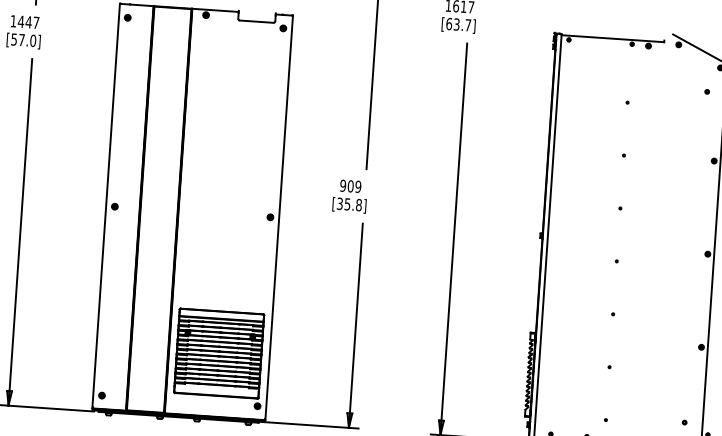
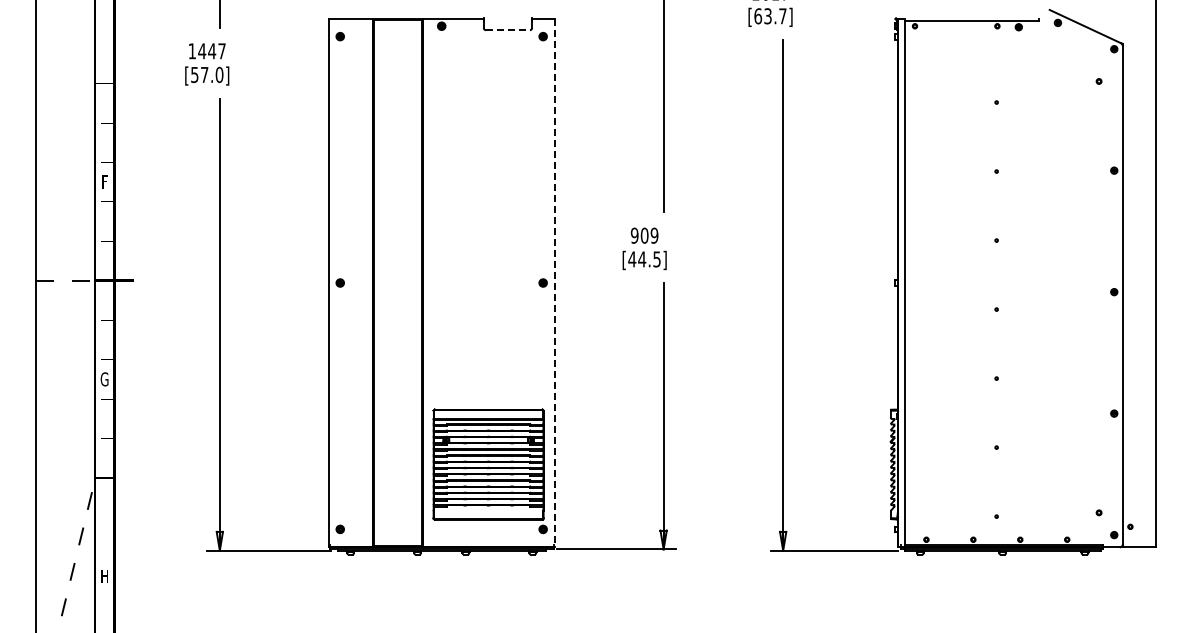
line: (256, 21) -> (507, 30), solid -> dashed
text: (349, 204) -> (644, 259), [35.8] -> [44.5]
line: (279, 218) -> (554, 283), solid -> dashed

